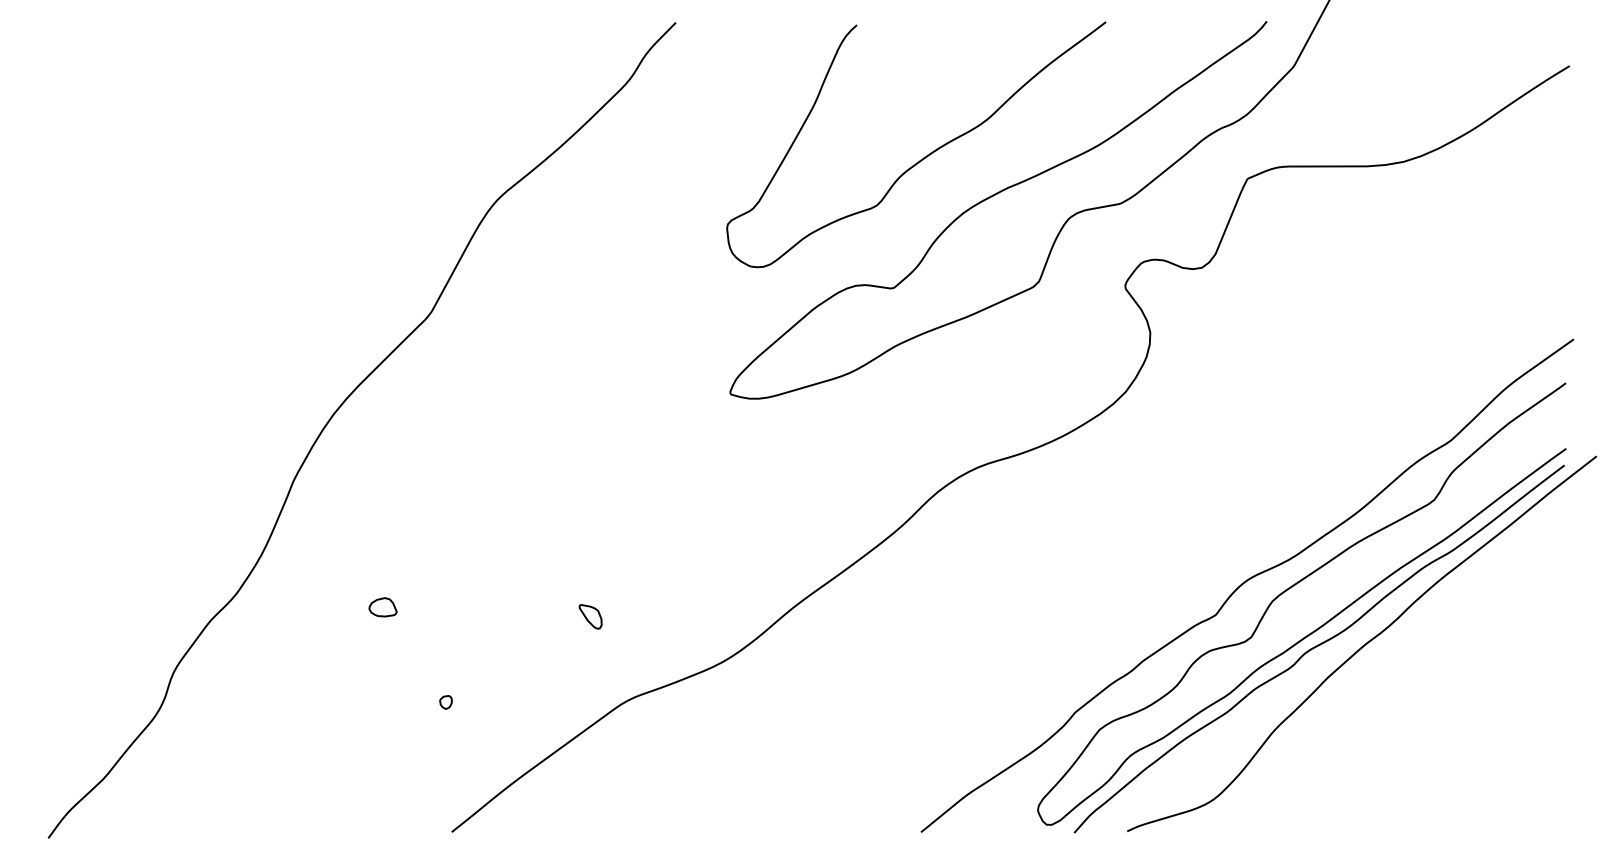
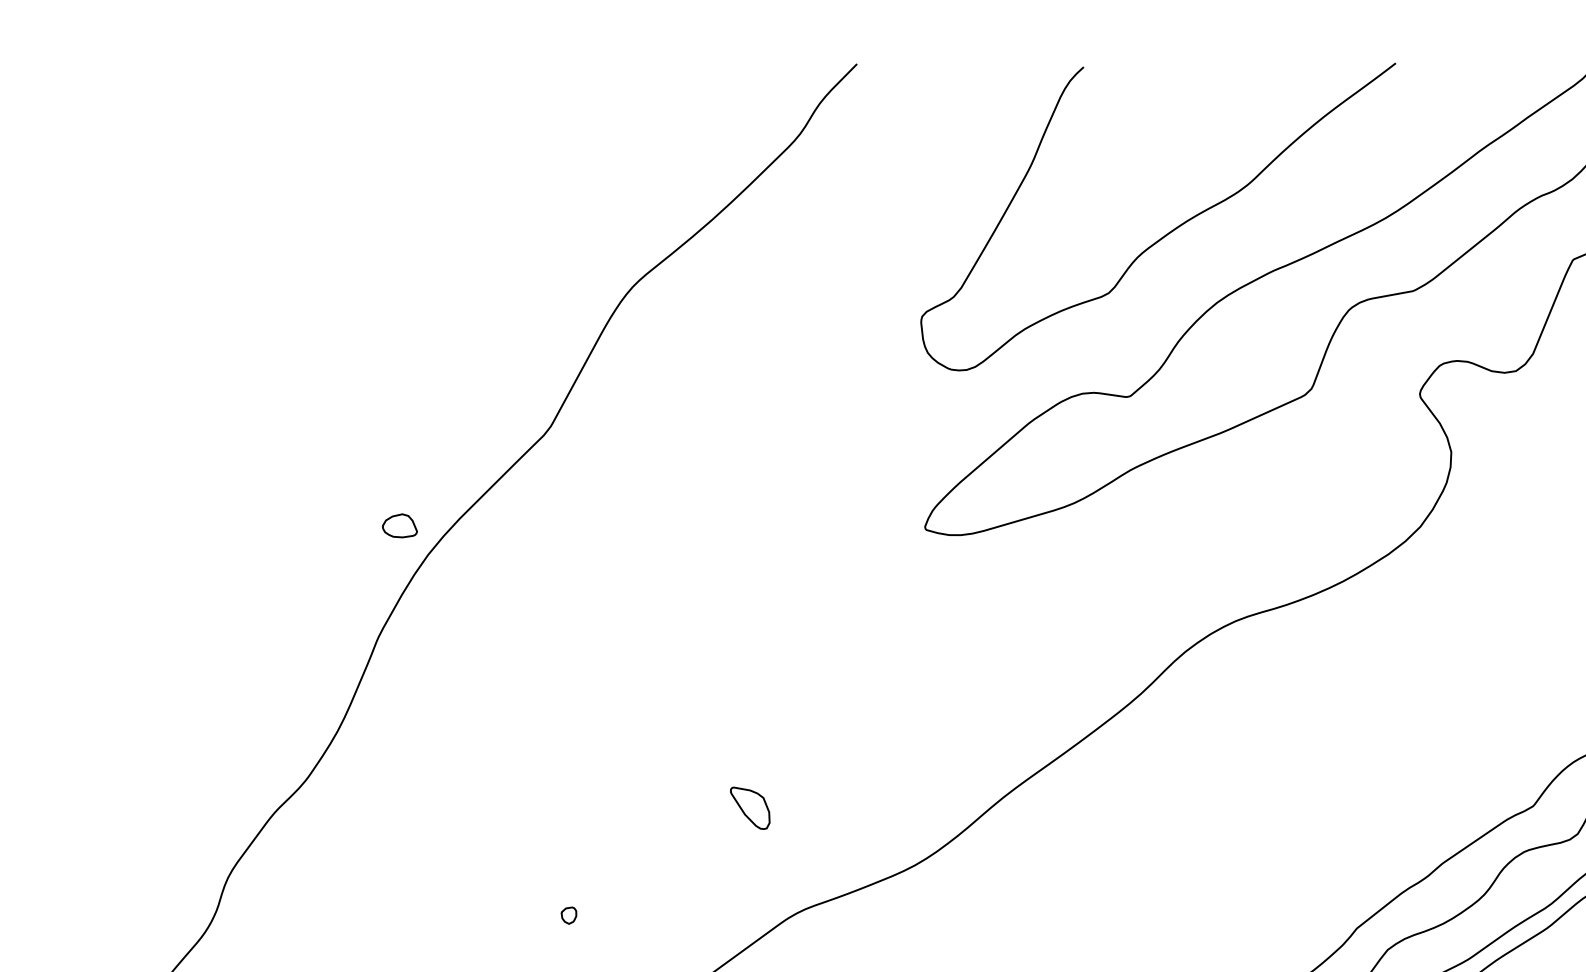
part: (382, 607) -> (399, 526), moved
part: (590, 616) -> (750, 807), size x1.4

